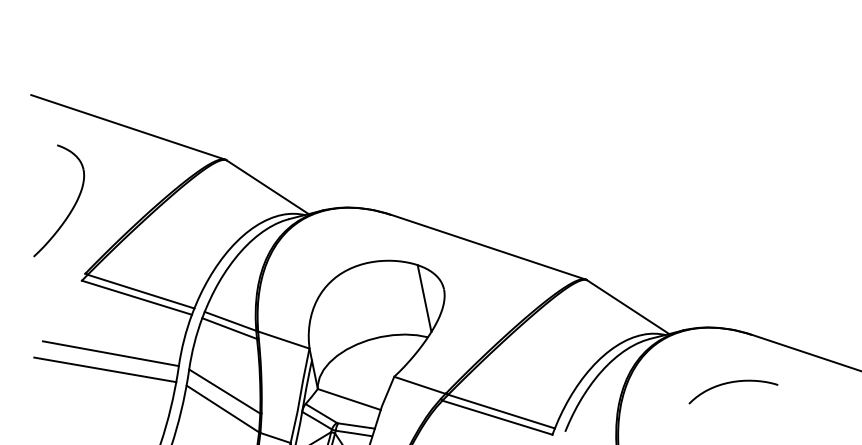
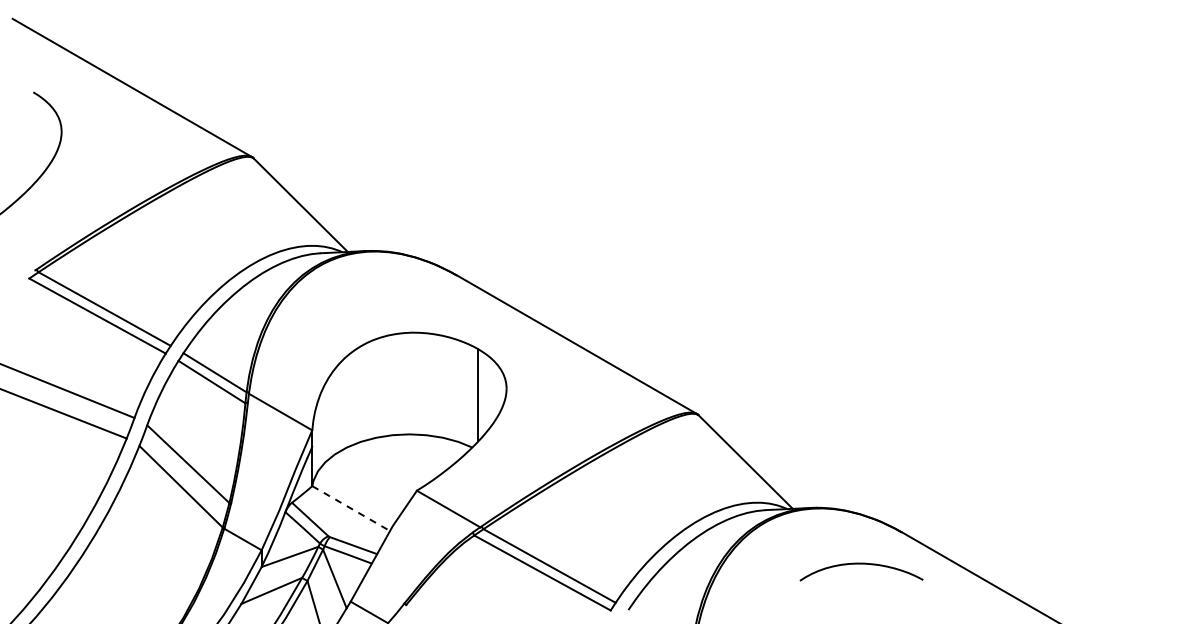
curve: (731, 382) -> (861, 564), moved
line: (349, 399) -> (351, 508), solid -> dashed

